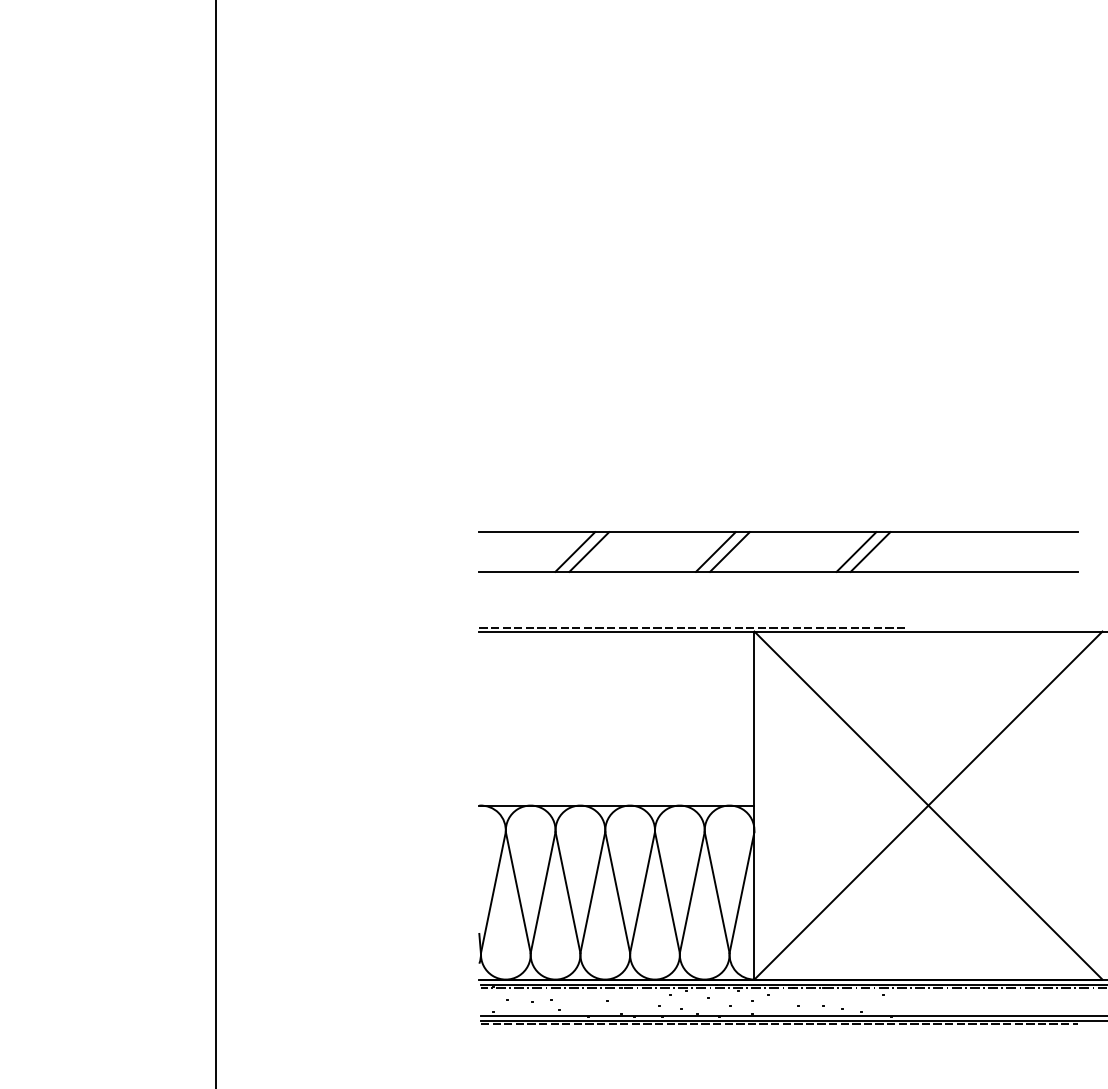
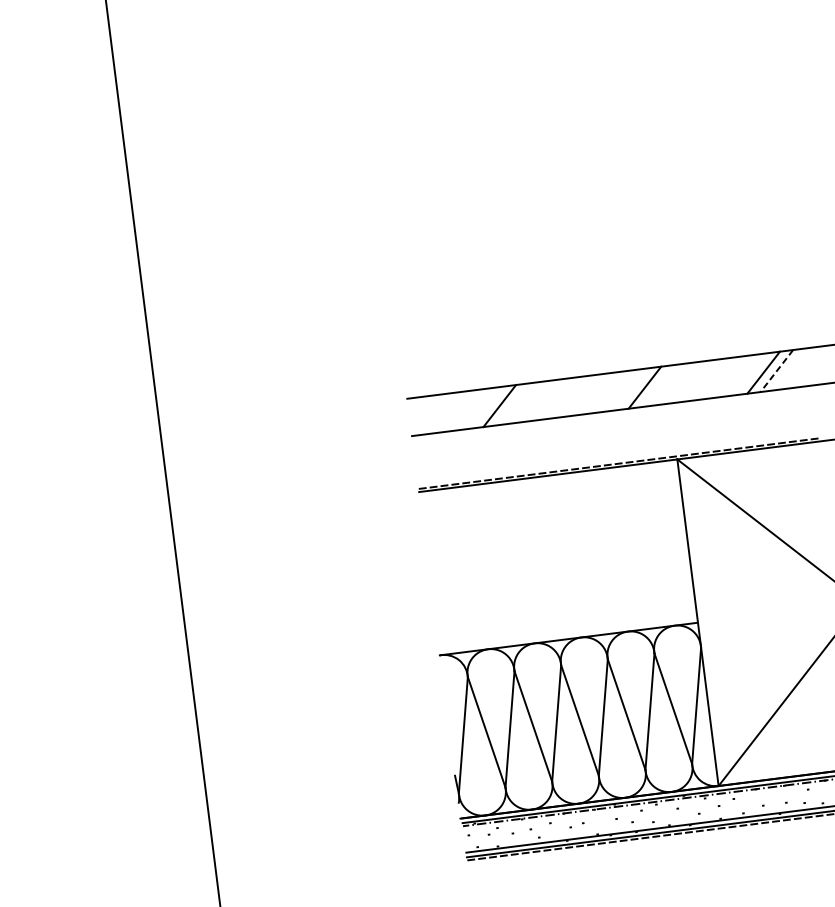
line: (589, 551) -> (513, 403), removed
line: (715, 551) -> (631, 388), removed
line: (870, 552) -> (776, 371), solid -> dashed

